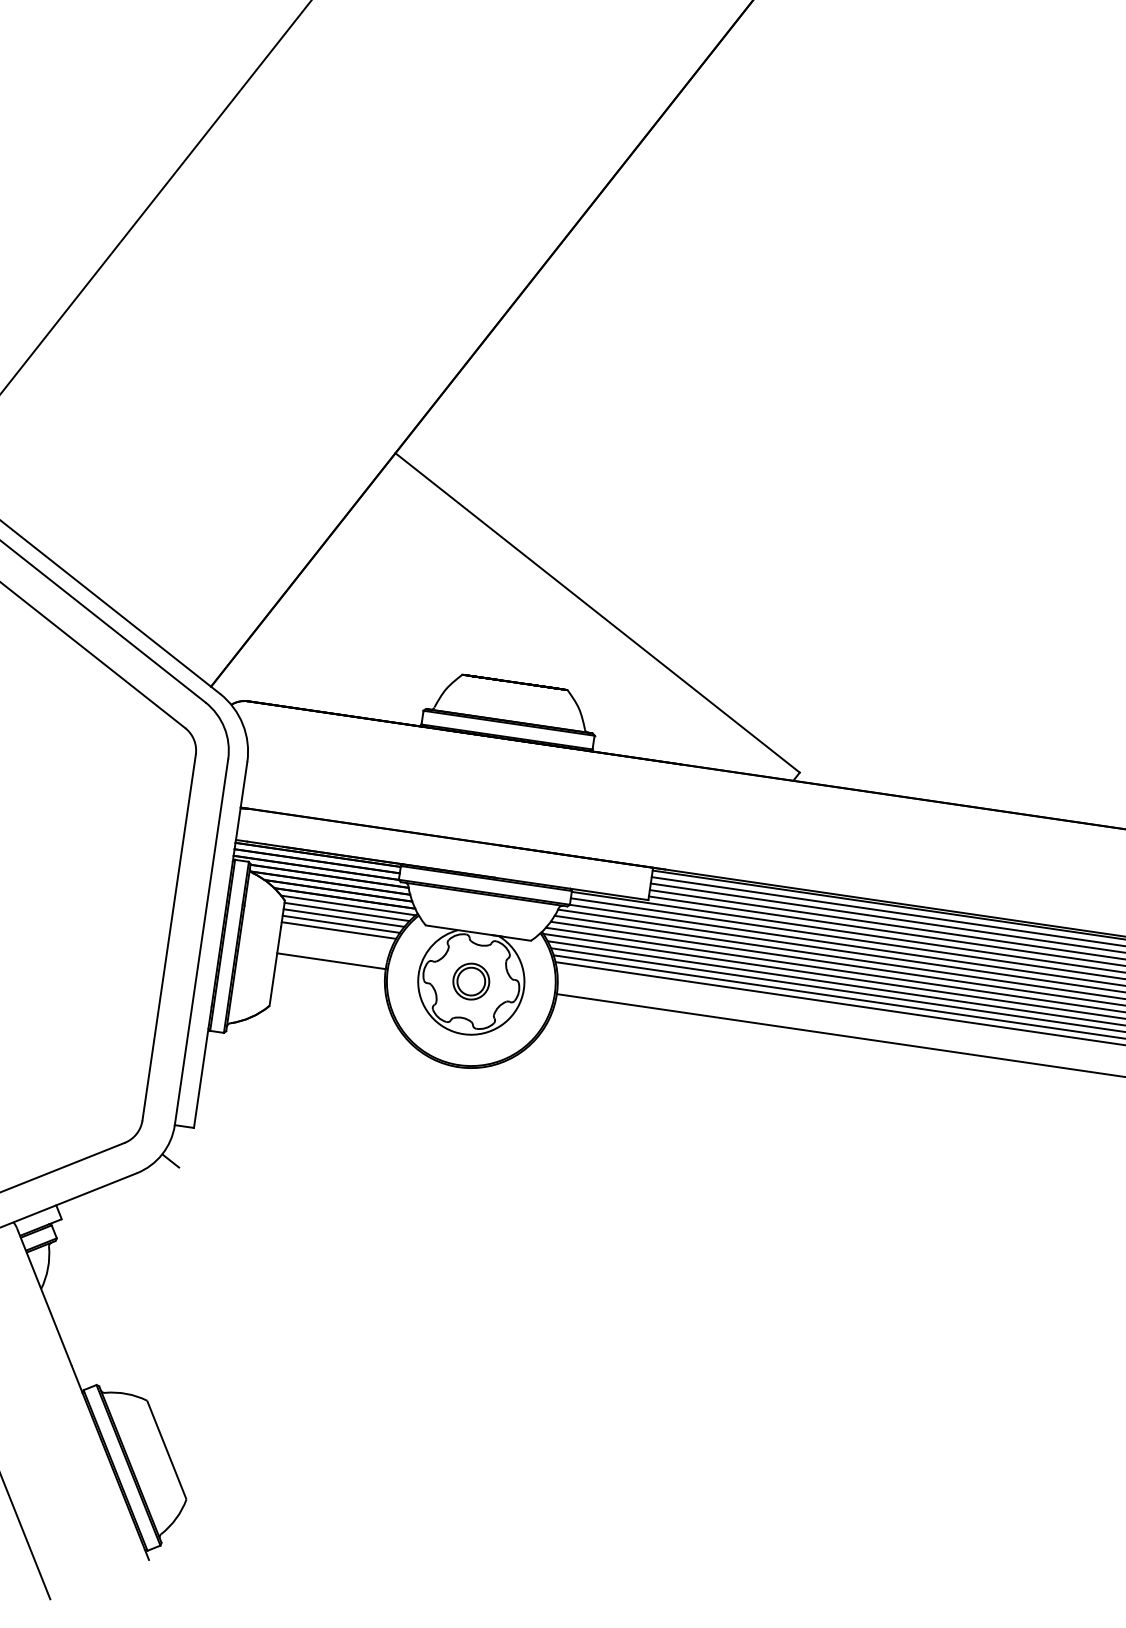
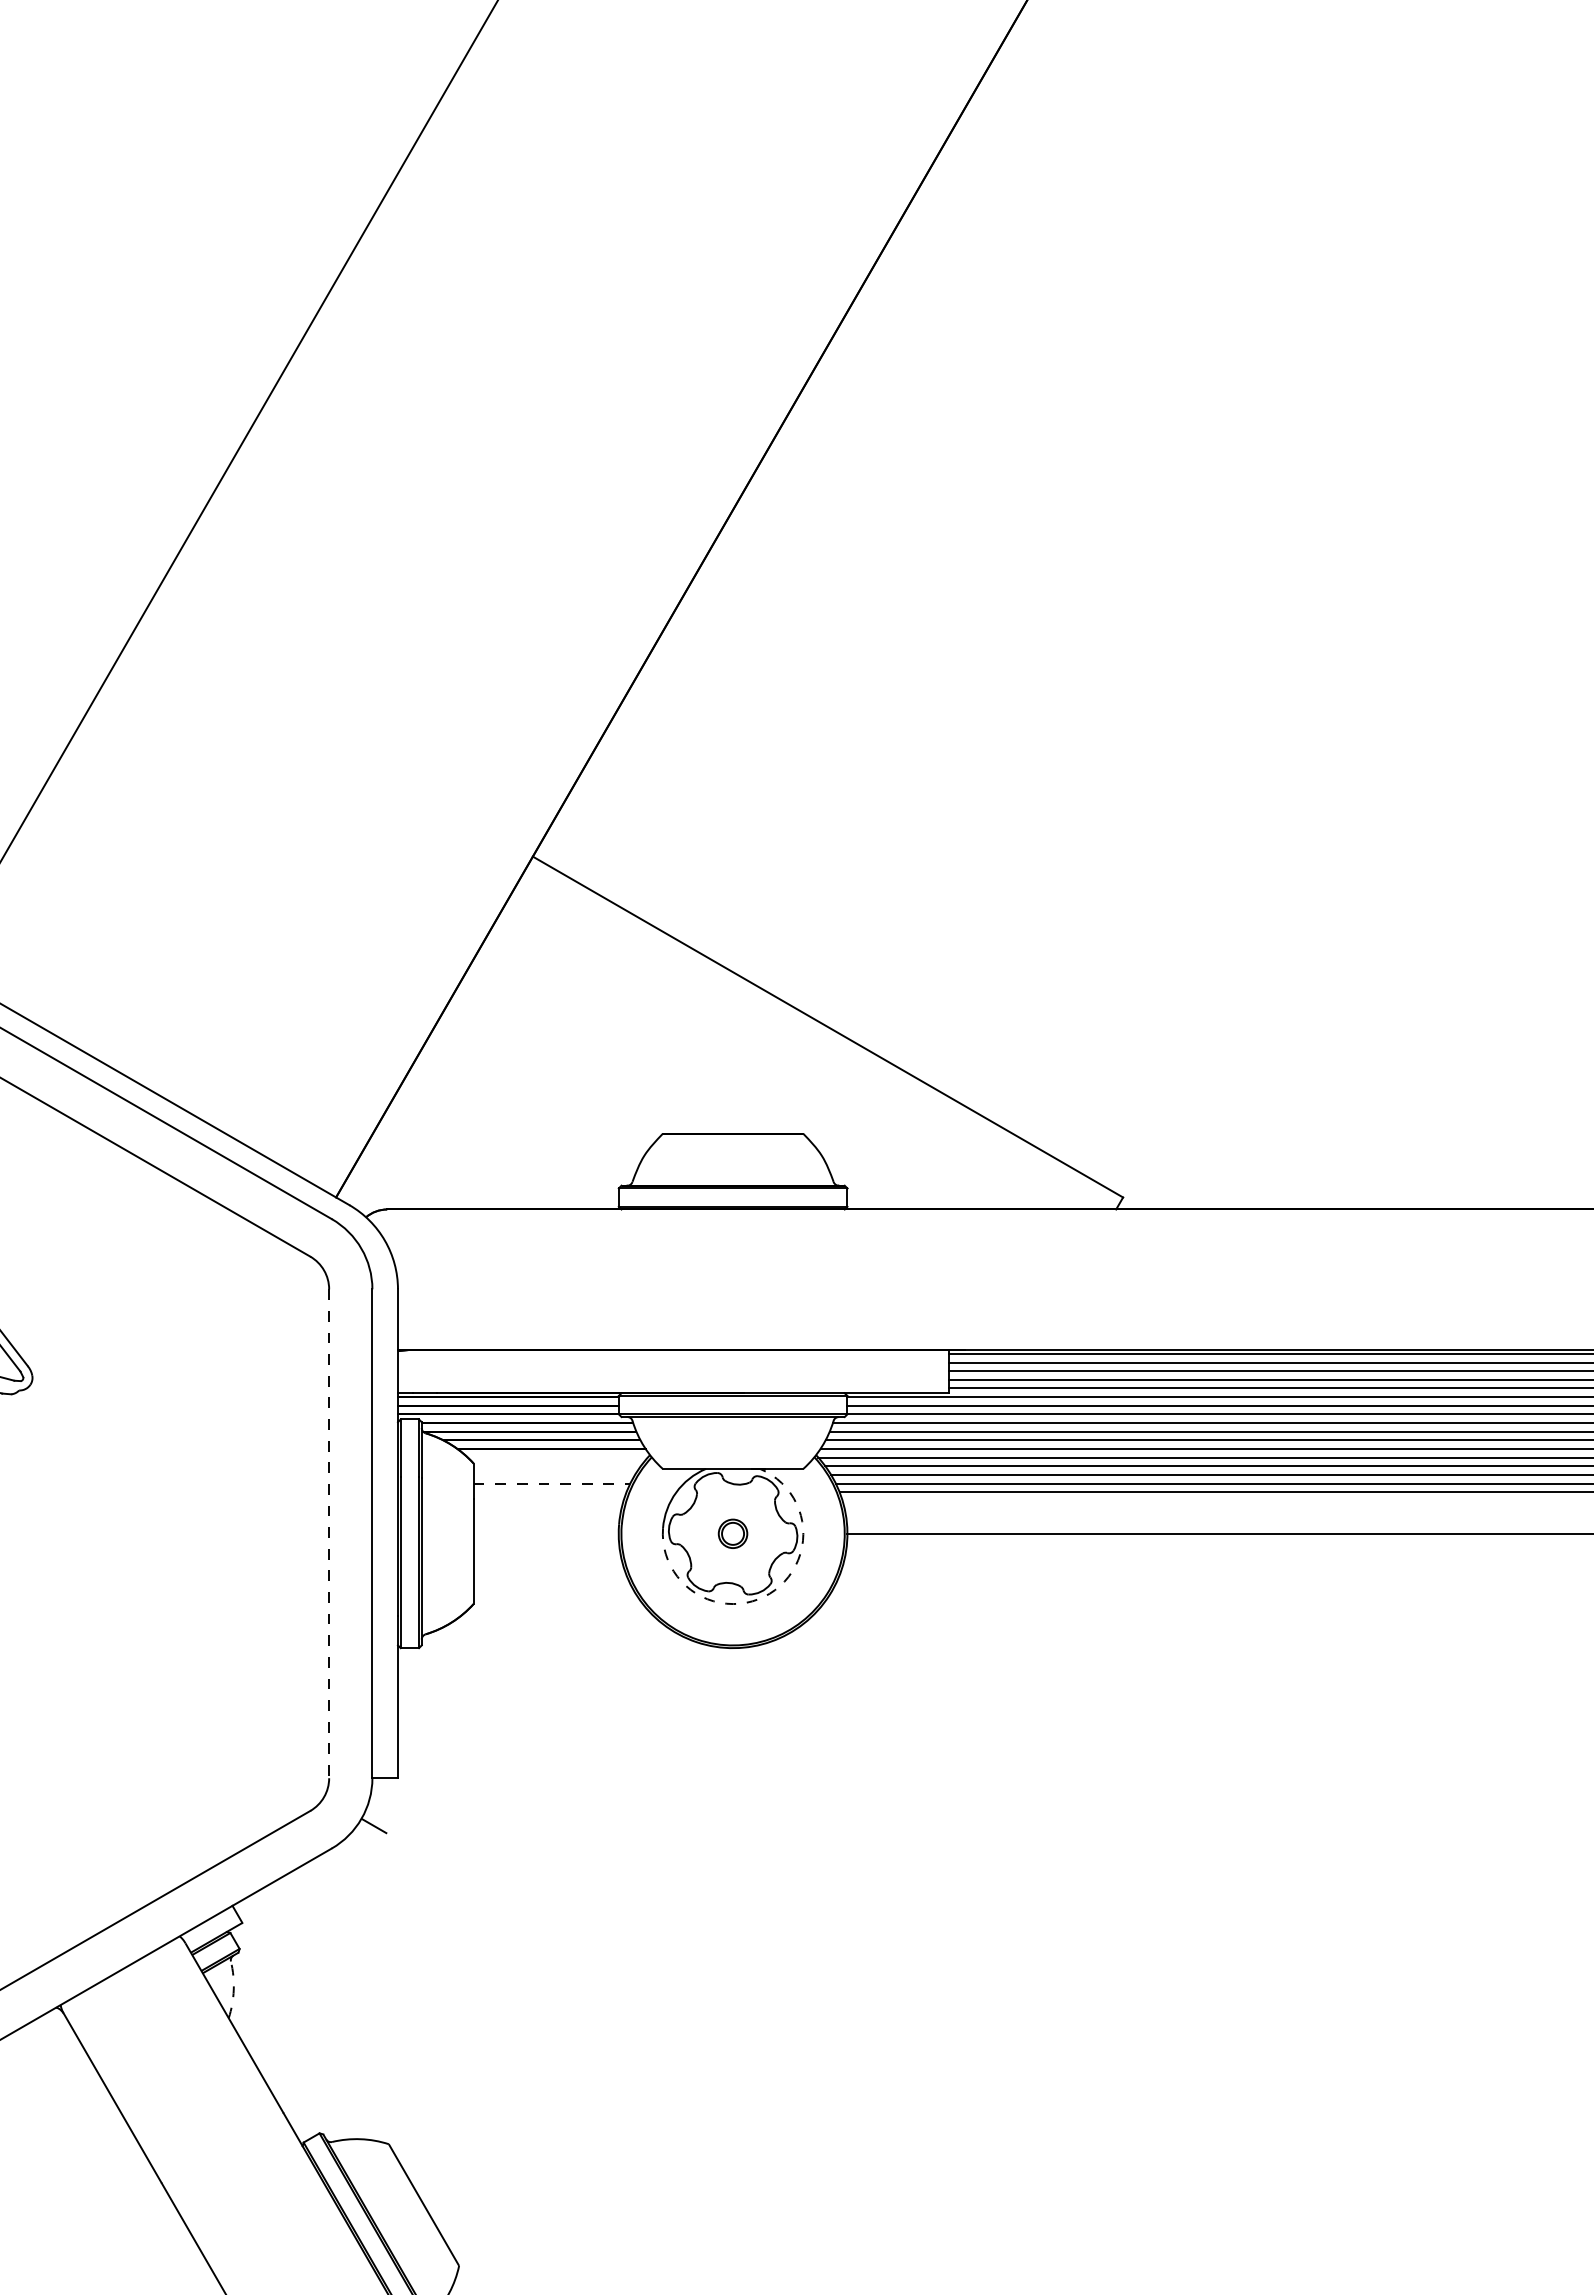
line: (348, 905) -> (557, 1457), removed
line: (346, 912) -> (556, 1466), removed
line: (344, 917) -> (554, 1474), removed
line: (341, 924) -> (552, 1483), solid -> dashed
line: (338, 930) -> (549, 1492), removed
line: (169, 938) -> (329, 1534), solid -> dashed
line: (331, 960) -> (545, 1533), removed
part: (470, 981) -> (732, 1533), size x0.6
arc: (492, 1030) -> (769, 1593), solid -> dashed
arc: (47, 1268) -> (233, 1990), solid -> dashed

